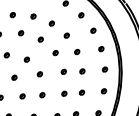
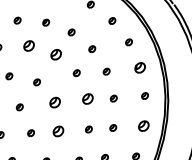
part: (20, 33) -> (28, 45), size x1.6
part: (40, 39) -> (56, 54), size x1.6
part: (100, 48) -> (139, 67), size x1.6
part: (64, 72) -> (88, 99), size x1.6
part: (39, 74) -> (54, 102), size x1.6
part: (103, 90) -> (143, 125), size x1.6
part: (42, 95) -> (58, 131), size x1.6

